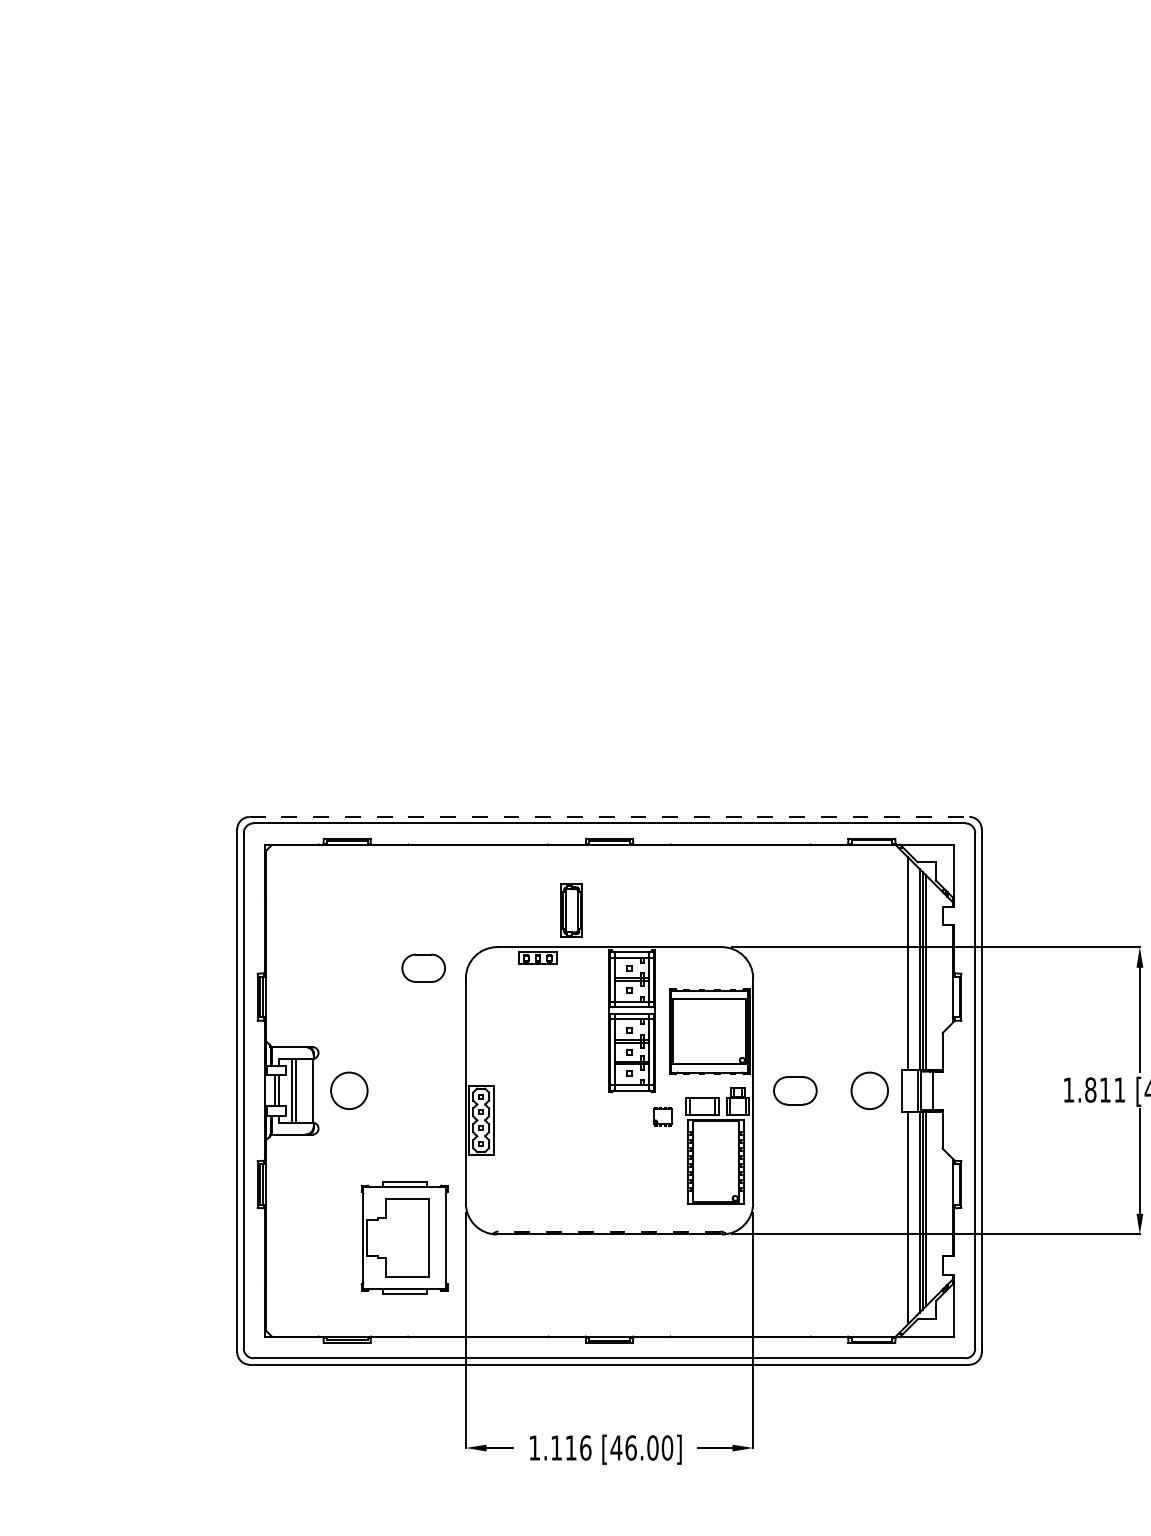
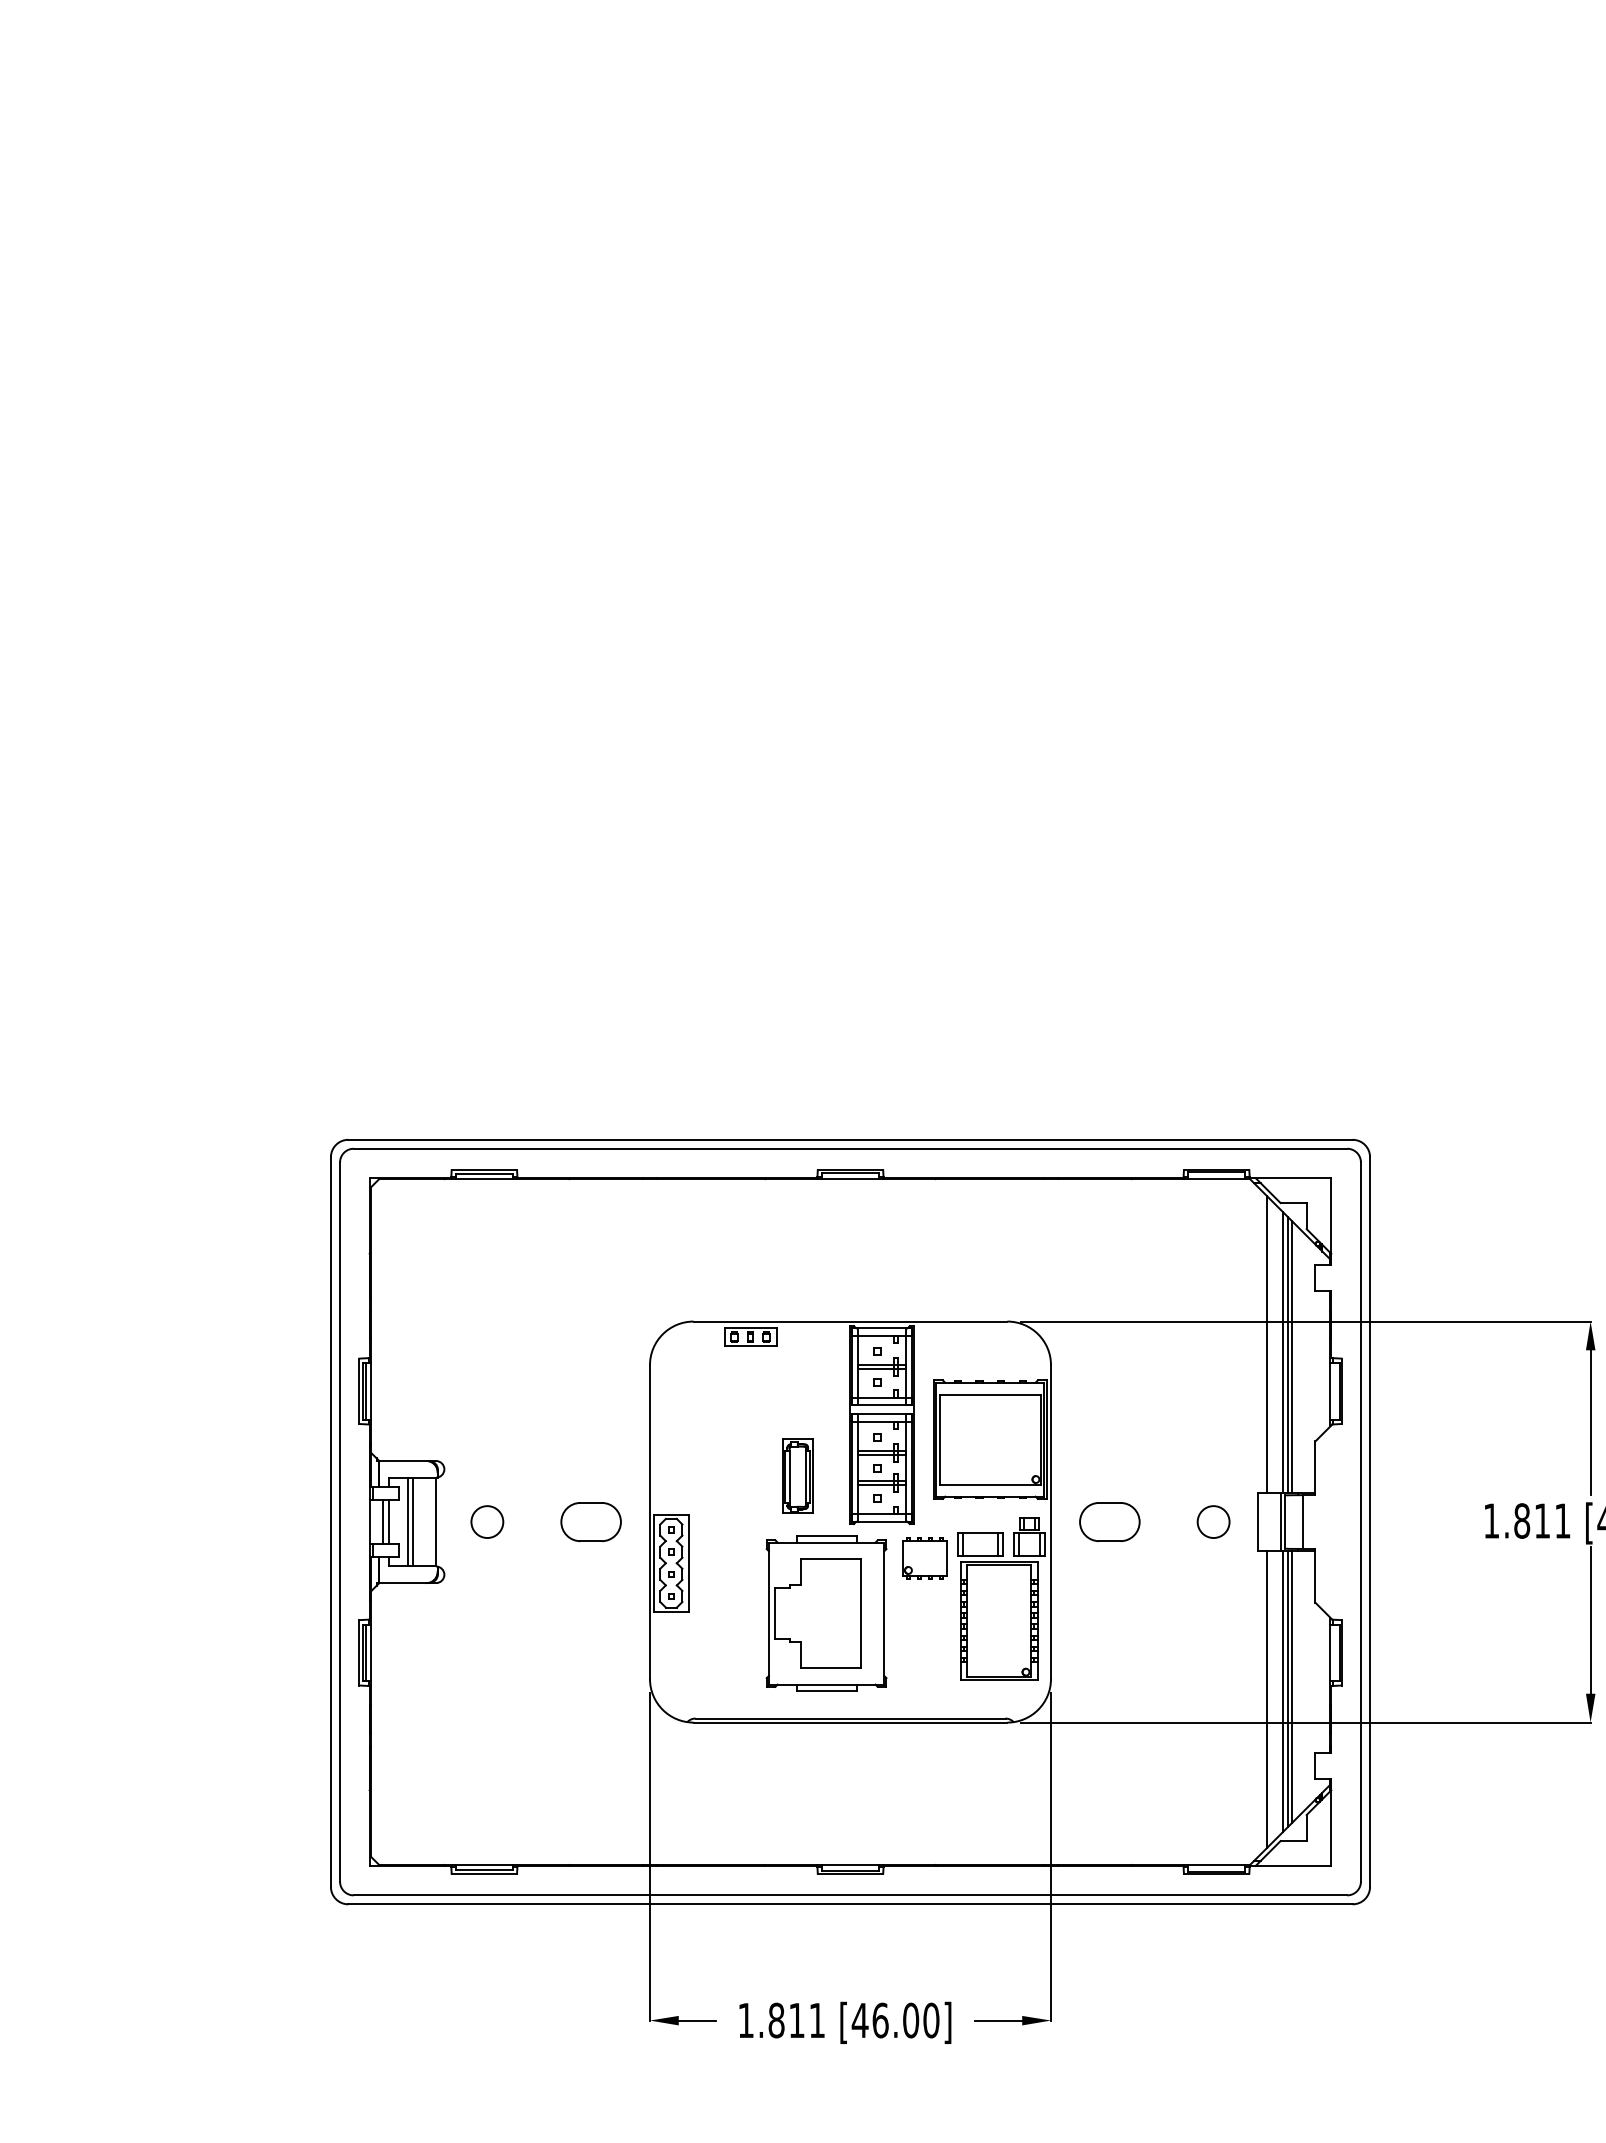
line: (610, 816) -> (851, 1139), dashed -> solid
part: (571, 909) -> (797, 1475), moved
part: (423, 968) -> (590, 1522), moved
circle: (869, 1090) -> (1213, 1521), size x0.62
circle: (349, 1091) -> (487, 1522), size x0.62
part: (662, 1116) -> (924, 1558), size x1.67
line: (609, 1231) -> (850, 1718), dashed -> solid
part: (404, 1238) -> (826, 1613), moved
text: (570, 1447) -> (796, 2020), 1.116 -> 1.811

